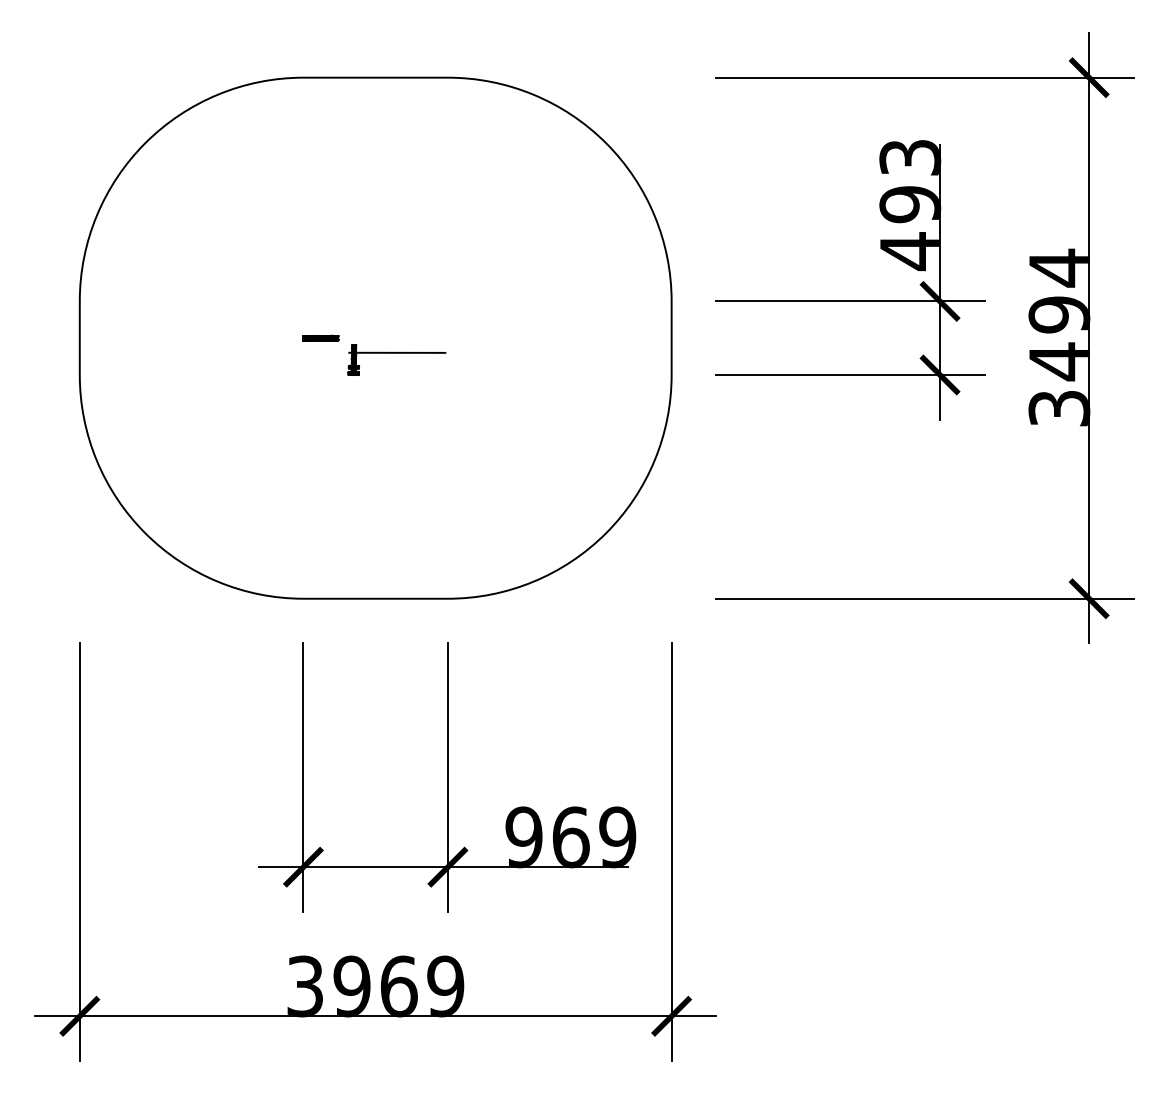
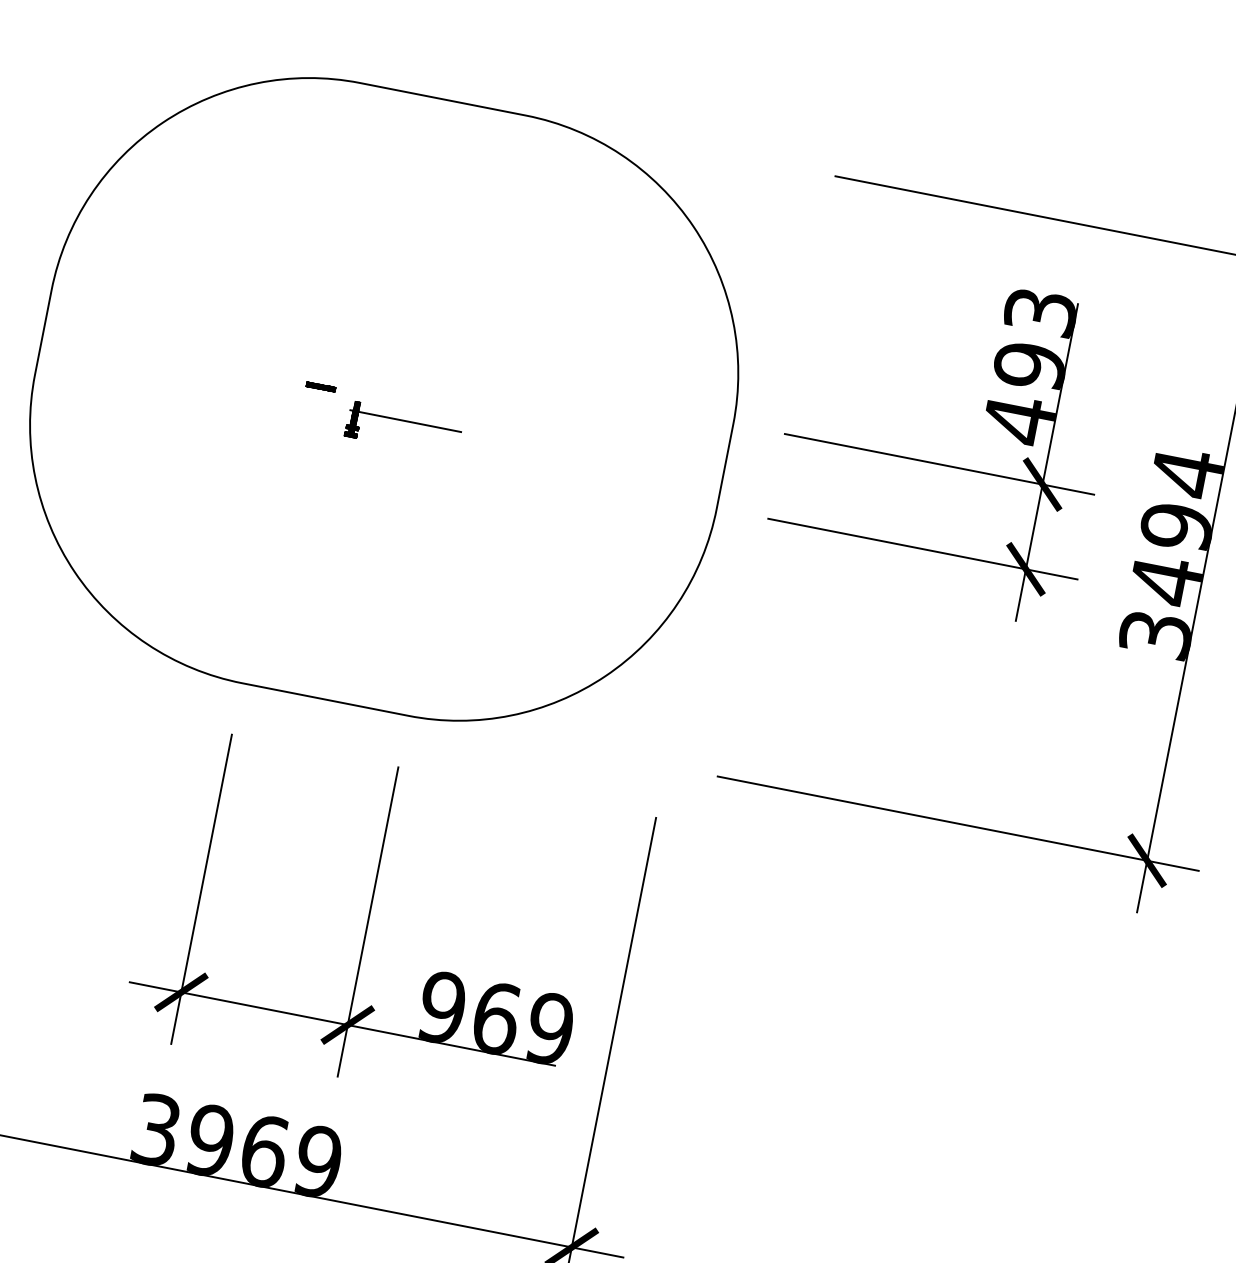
part: (320, 337) -> (320, 386), size x0.7

